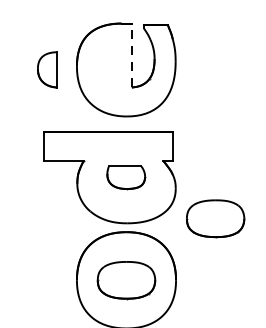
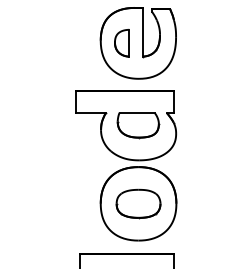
line: (131, 54) -> (142, 31), dashed -> solid
part: (46, 68) -> (121, 42), moved
part: (126, 177) -> (138, 125), size x1.43
part: (215, 218) -> (206, 156), removed

